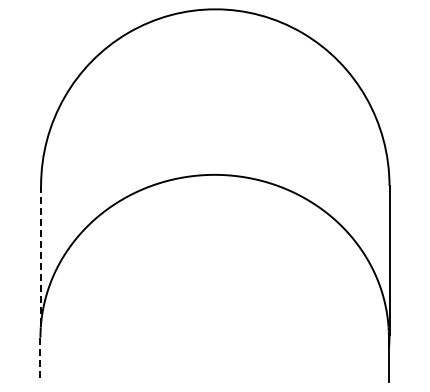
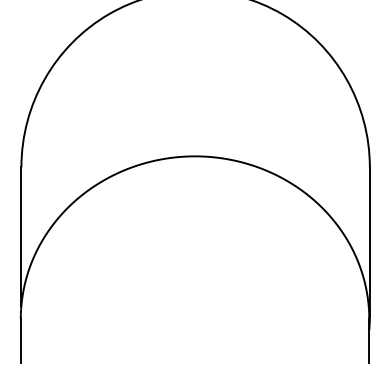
line: (41, 255) -> (21, 237), dashed -> solid
line: (40, 359) -> (20, 341), dashed -> solid

